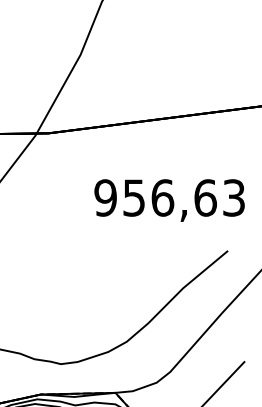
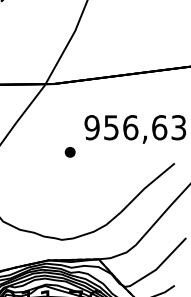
part: (72, 234) -> (69, 152), added

